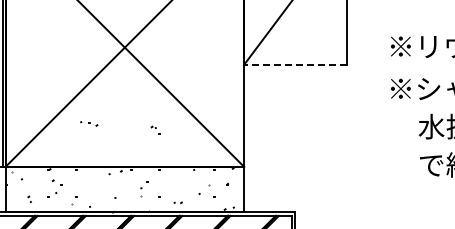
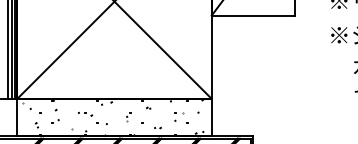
line: (294, 64) -> (252, 15), dashed -> solid
part: (89, 123) -> (85, 113), moved
part: (155, 129) -> (150, 109), moved
part: (137, 190) -> (124, 118), size x0.71

